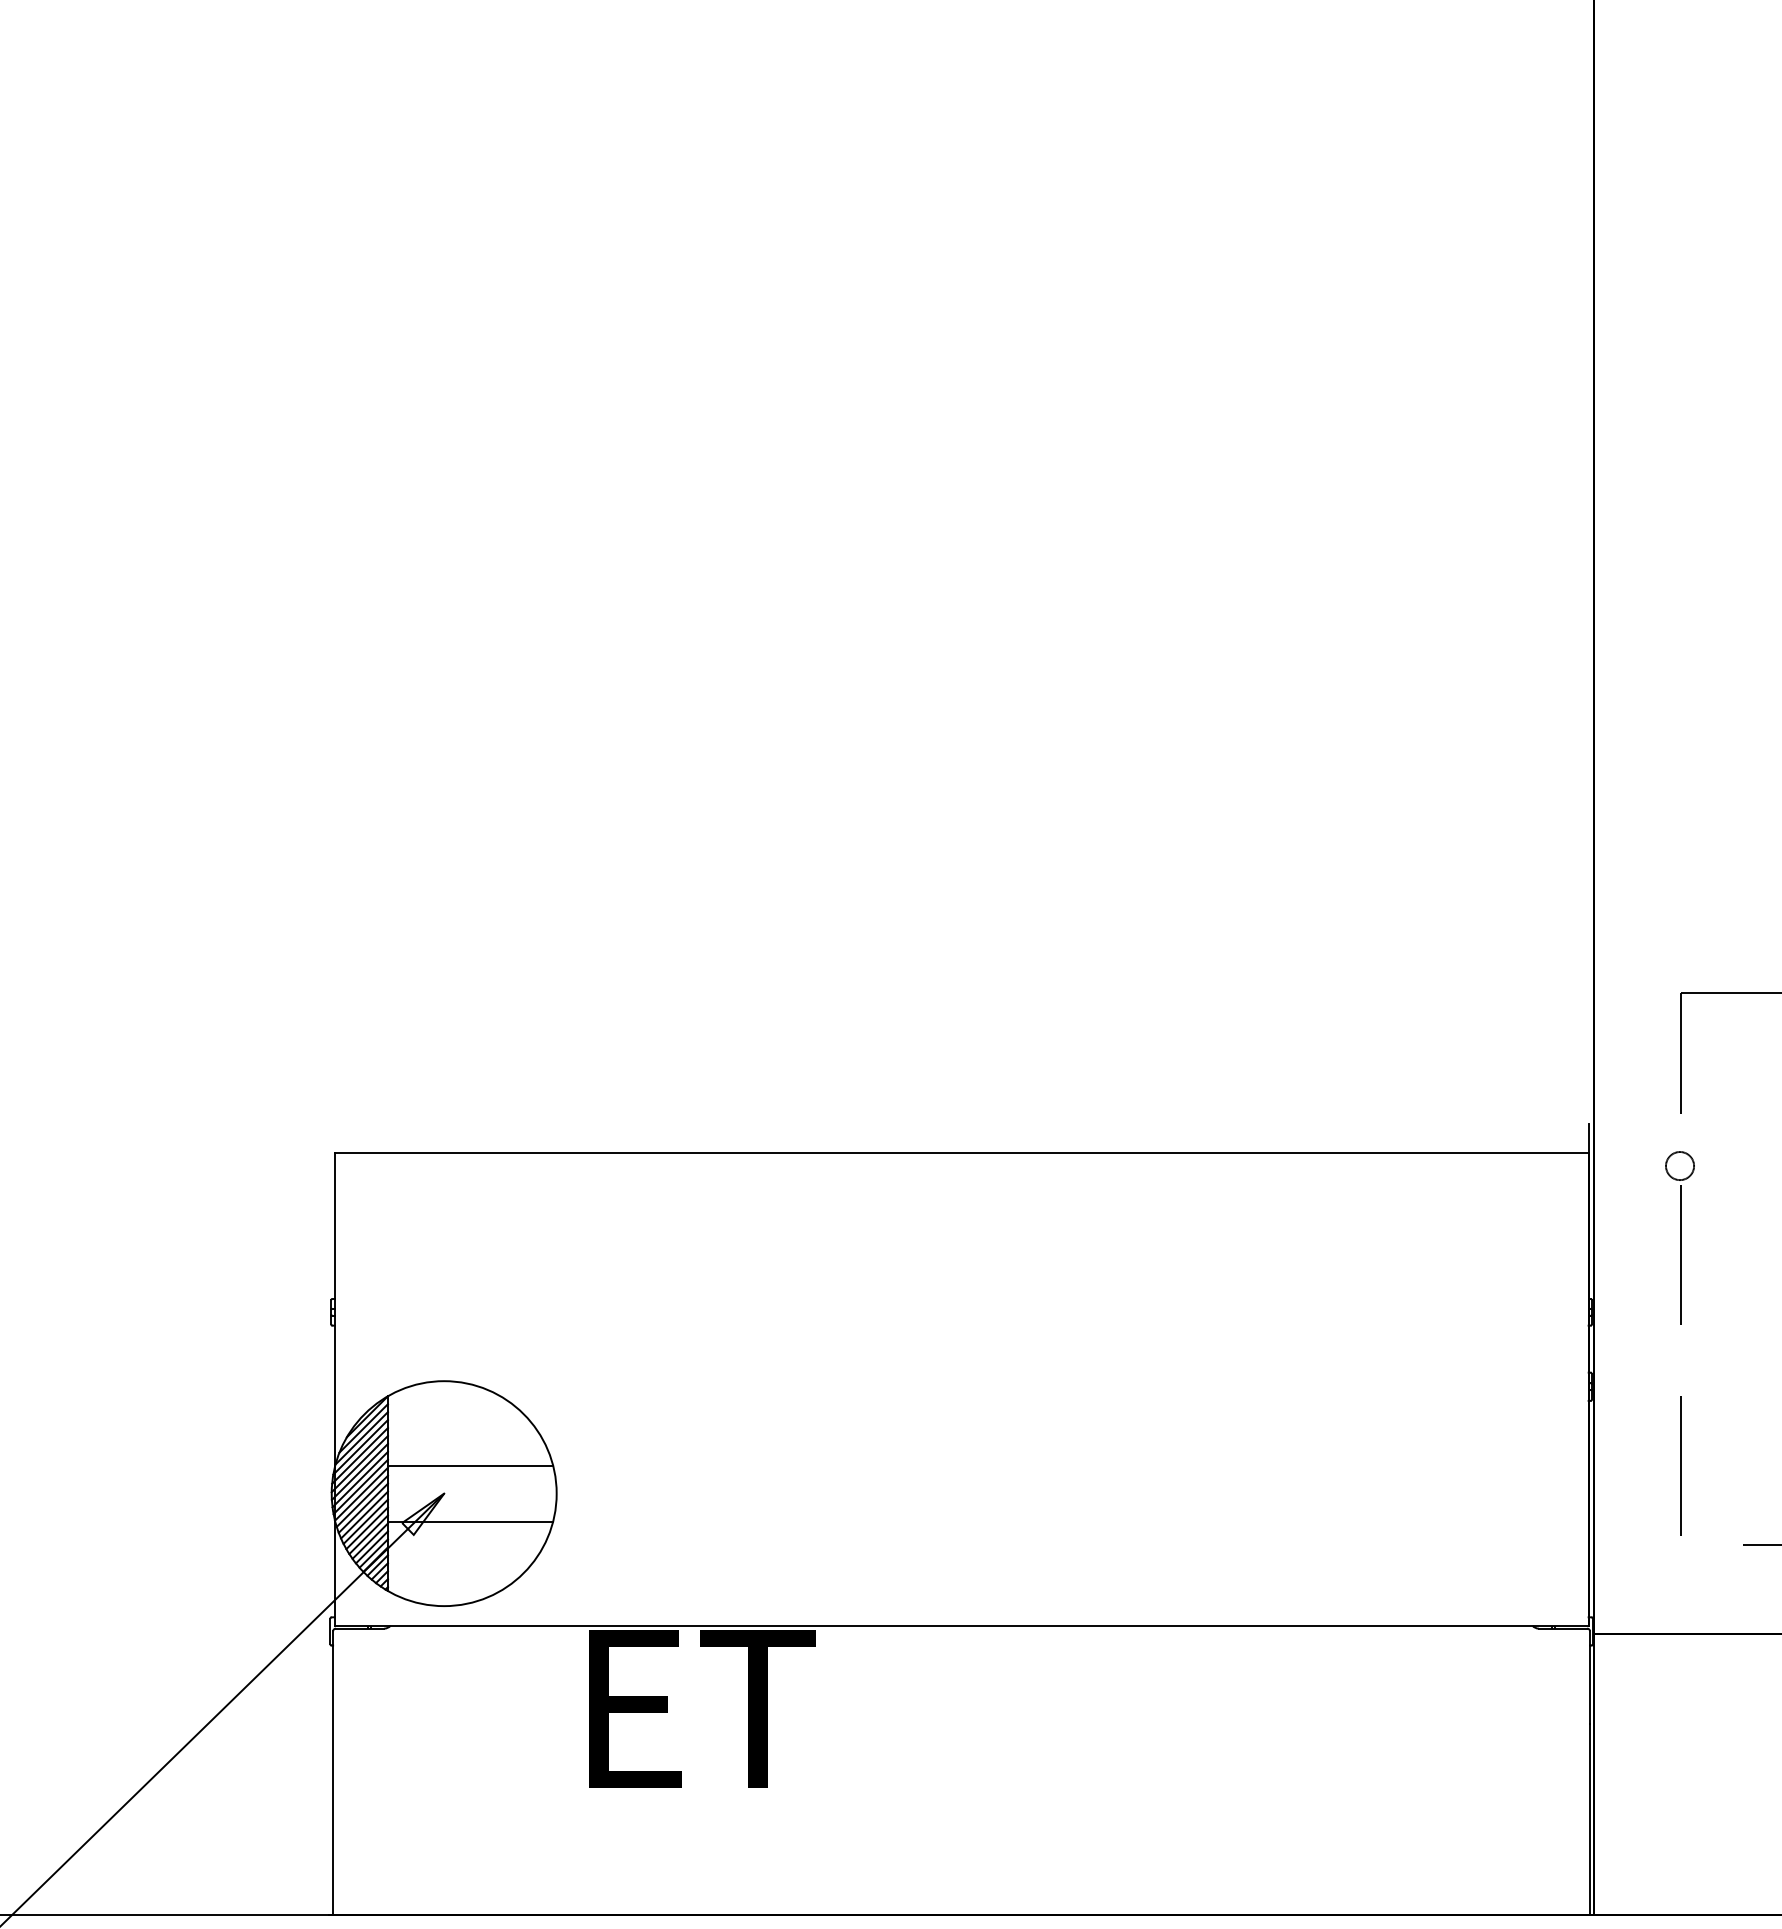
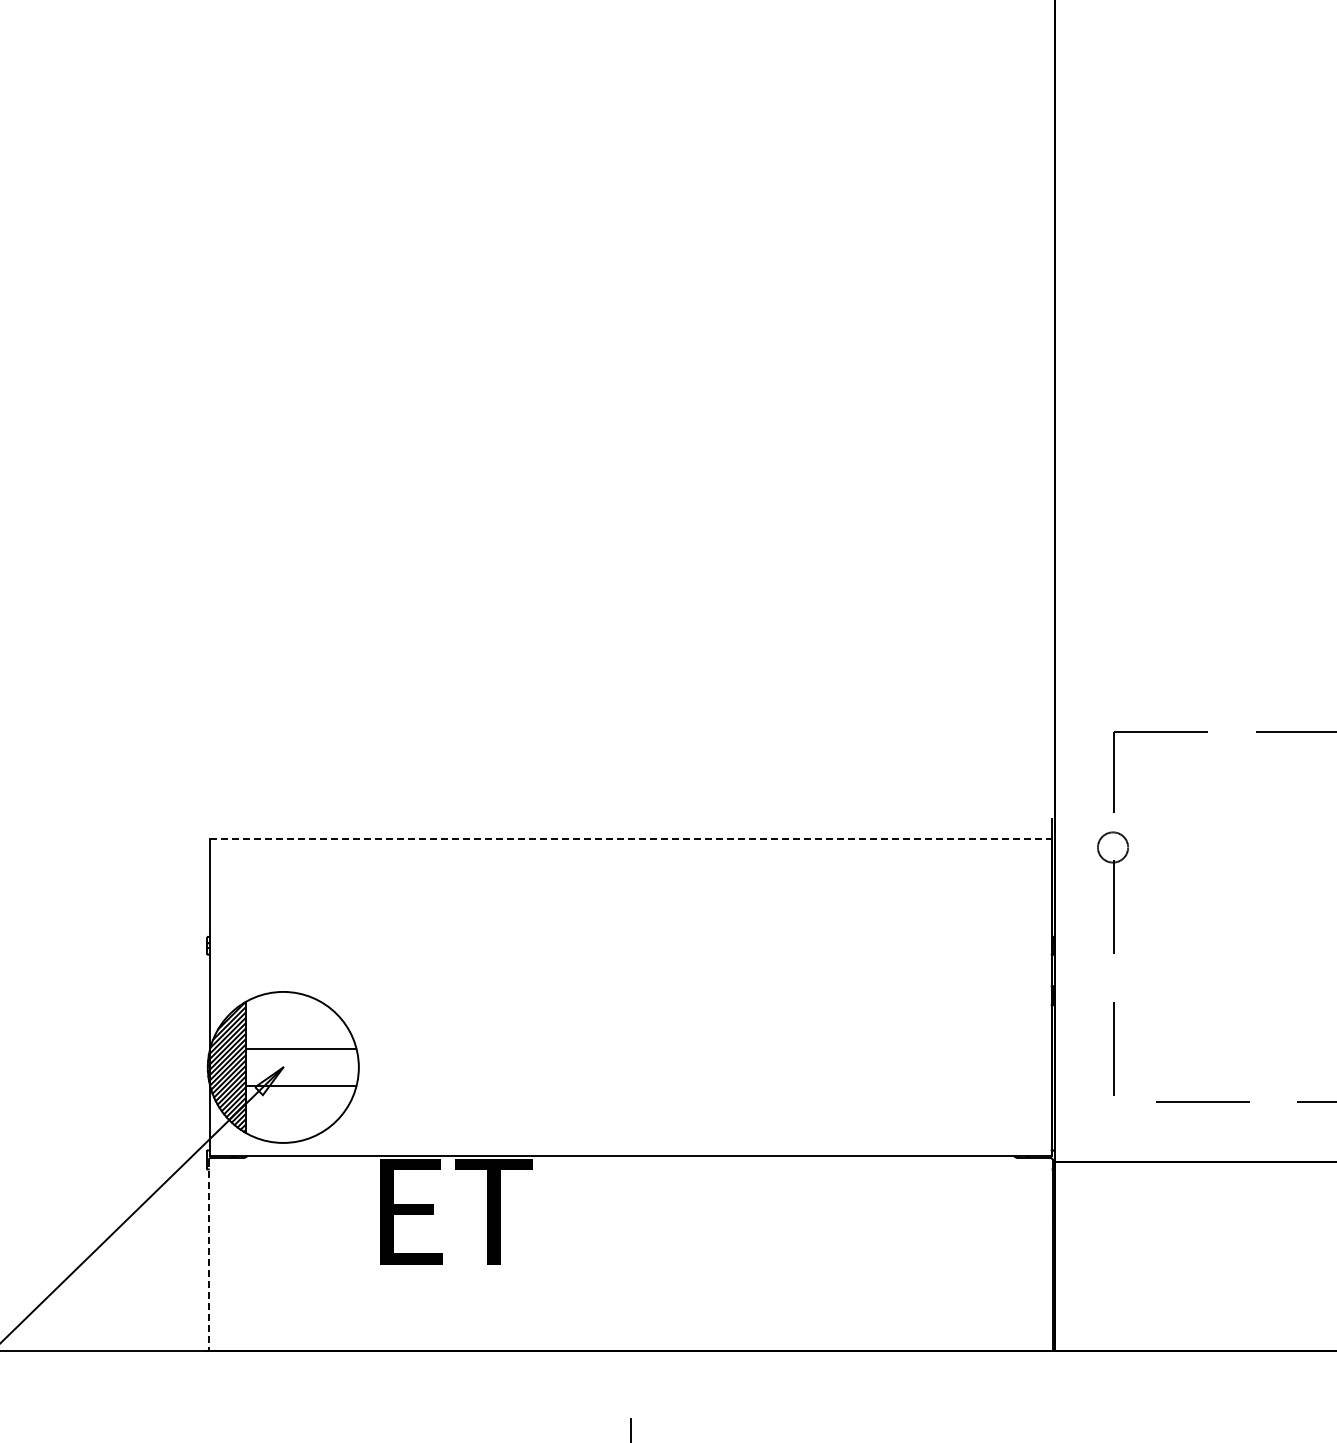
line: (961, 1154) -> (630, 839), solid -> dashed
circle: (1679, 1166) -> (1112, 847), size x1.6
line: (332, 1773) -> (208, 1255), solid -> dashed

